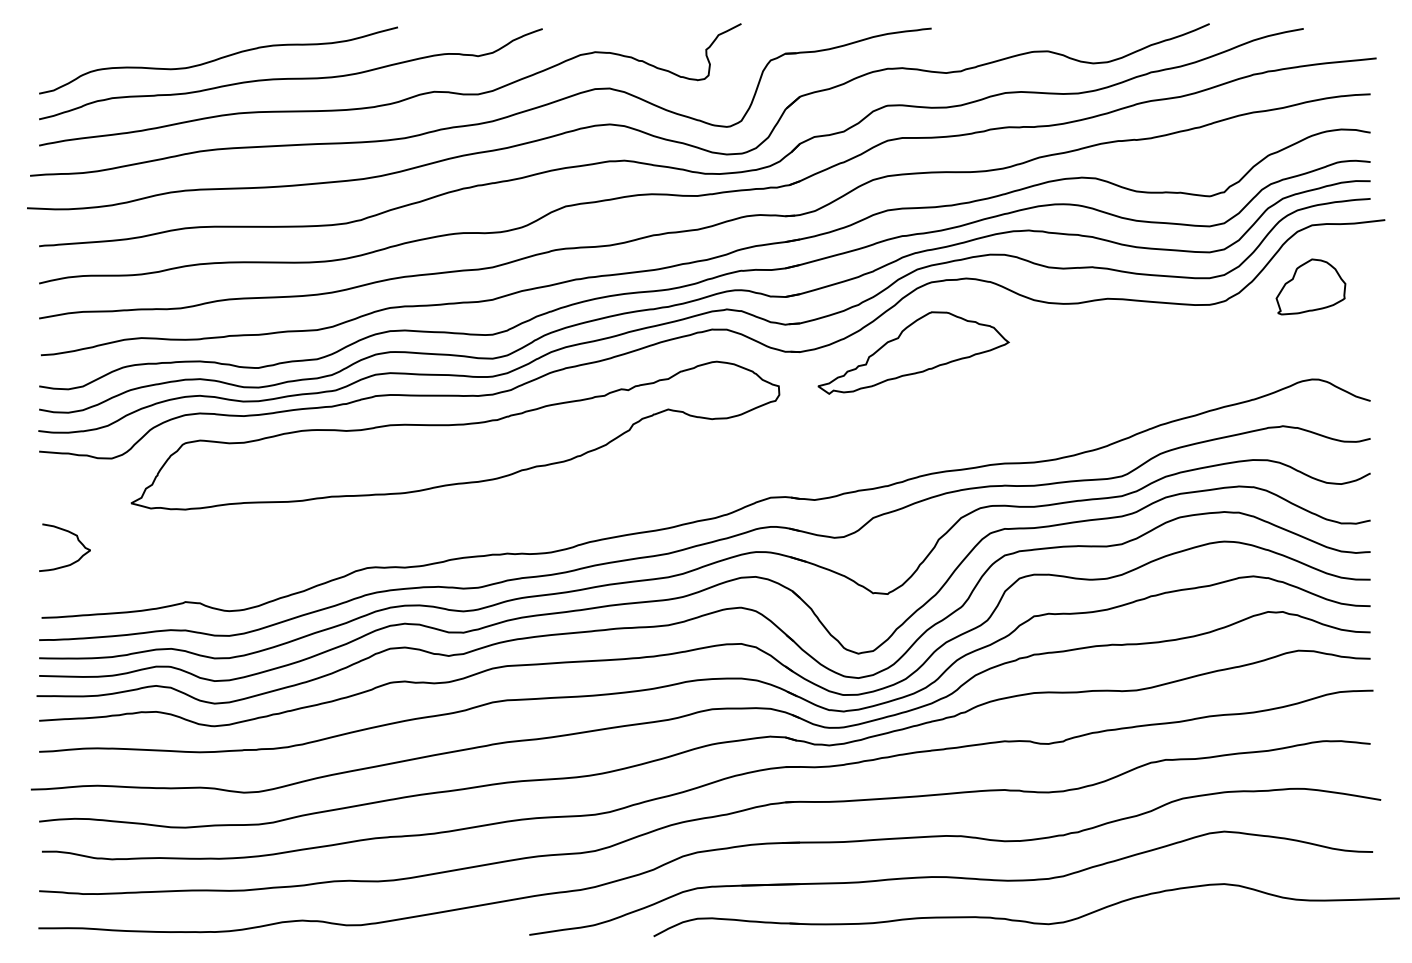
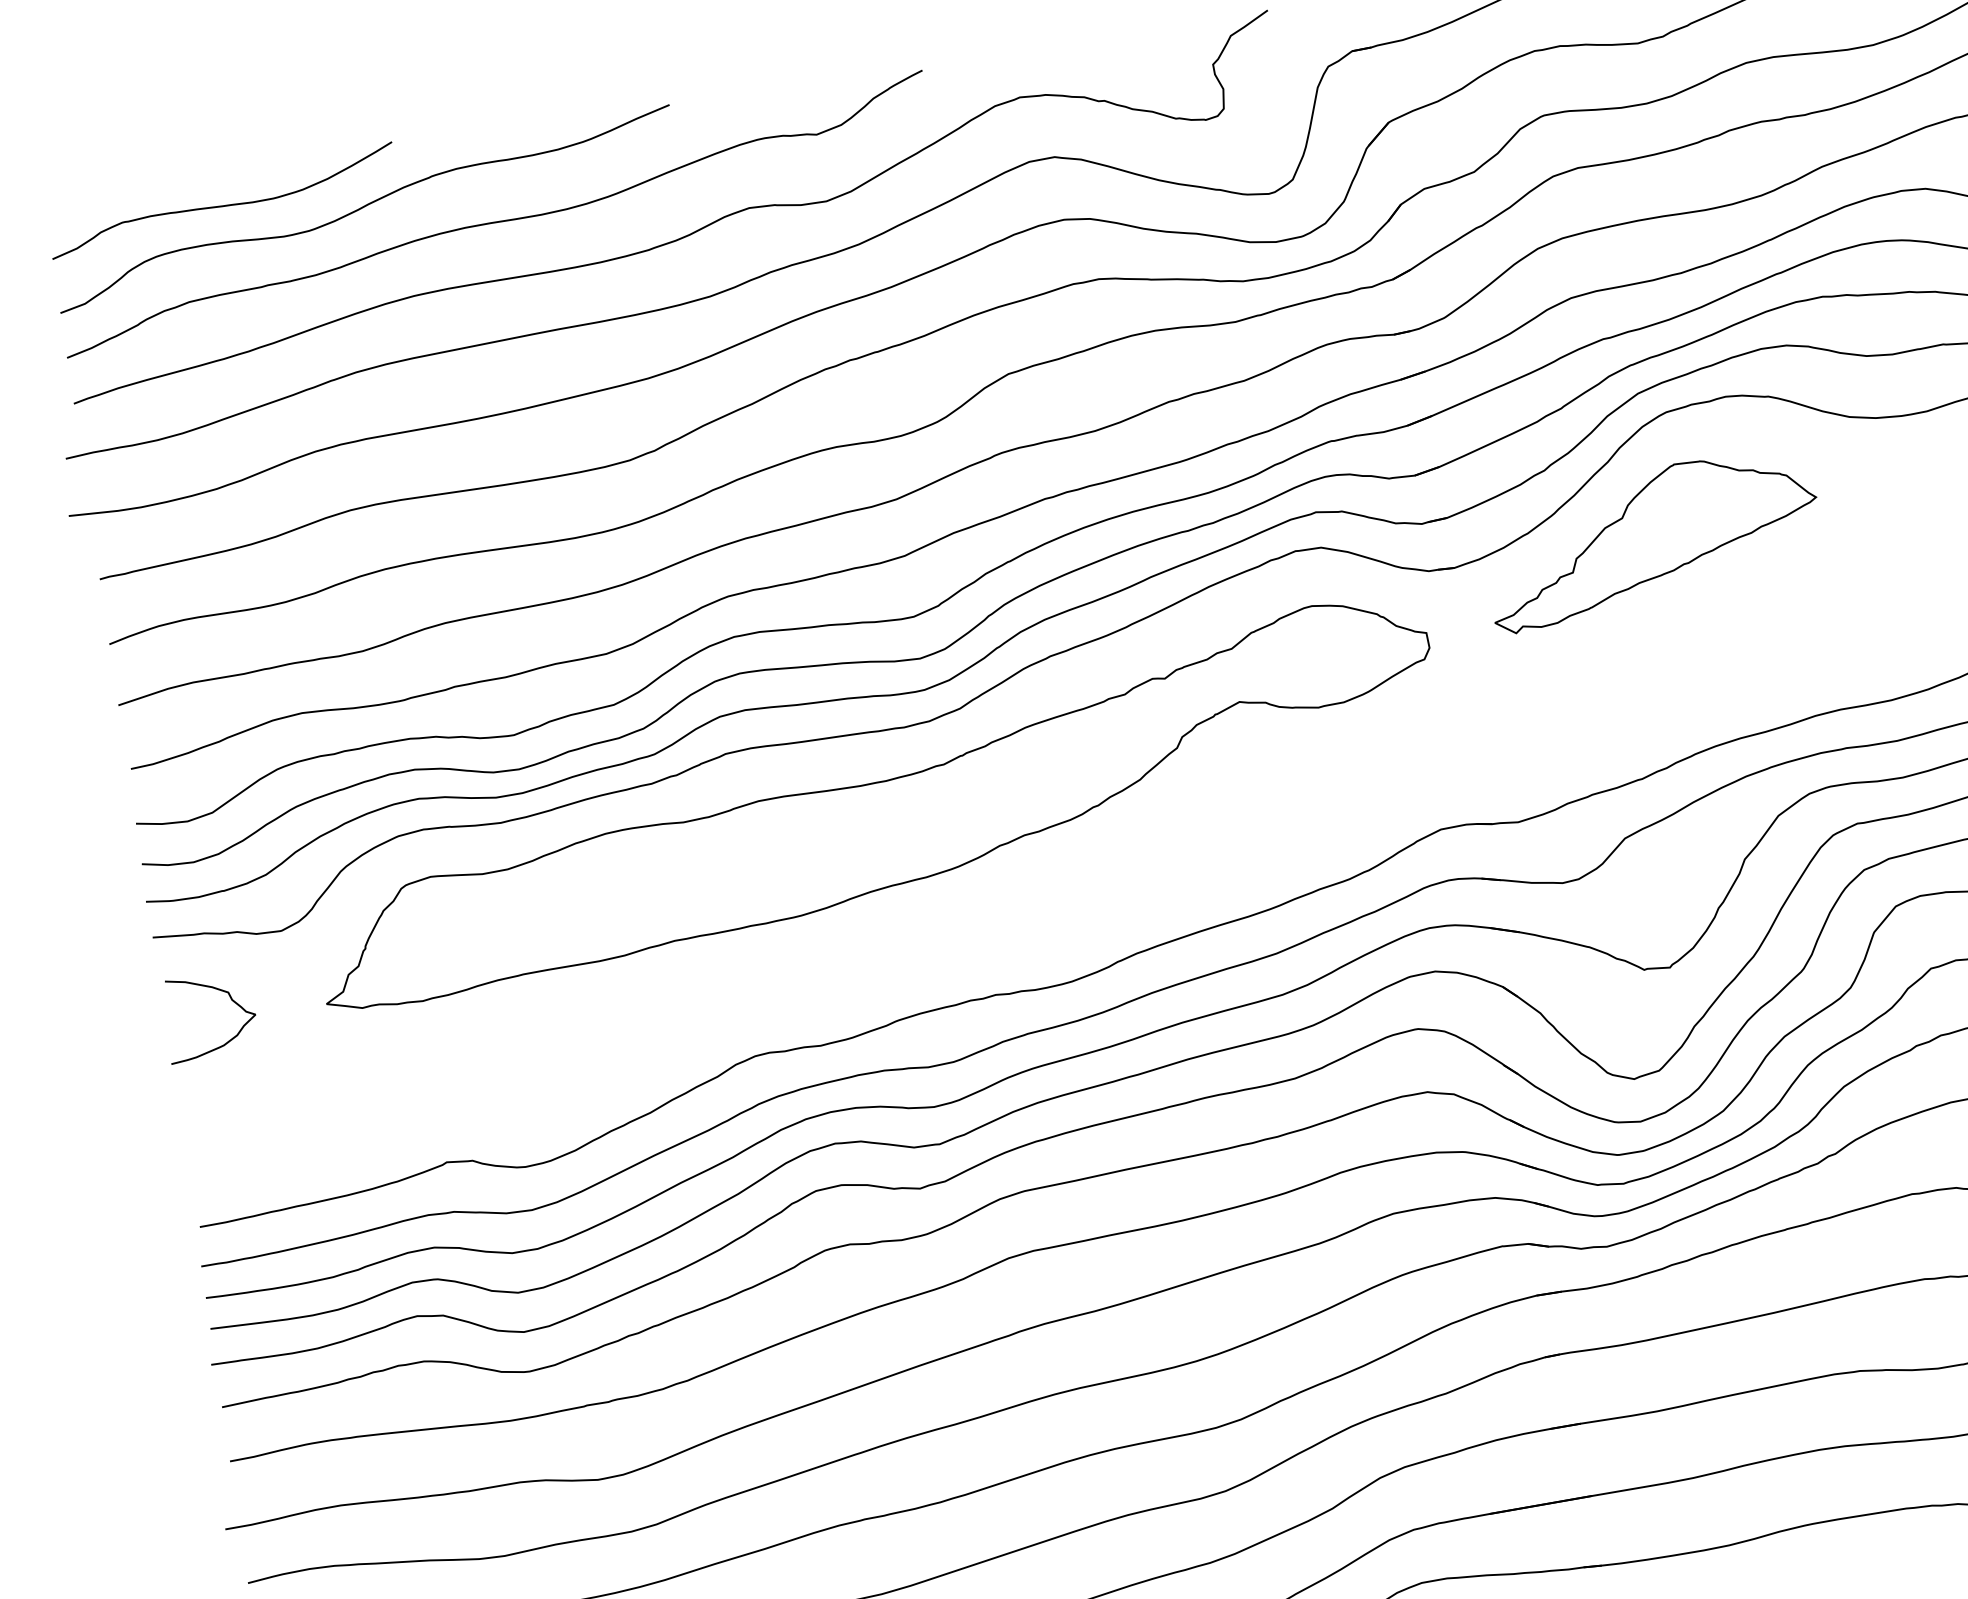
curve: (139, 46) -> (223, 204), added
curve: (77, 540) -> (230, 1000), moved

